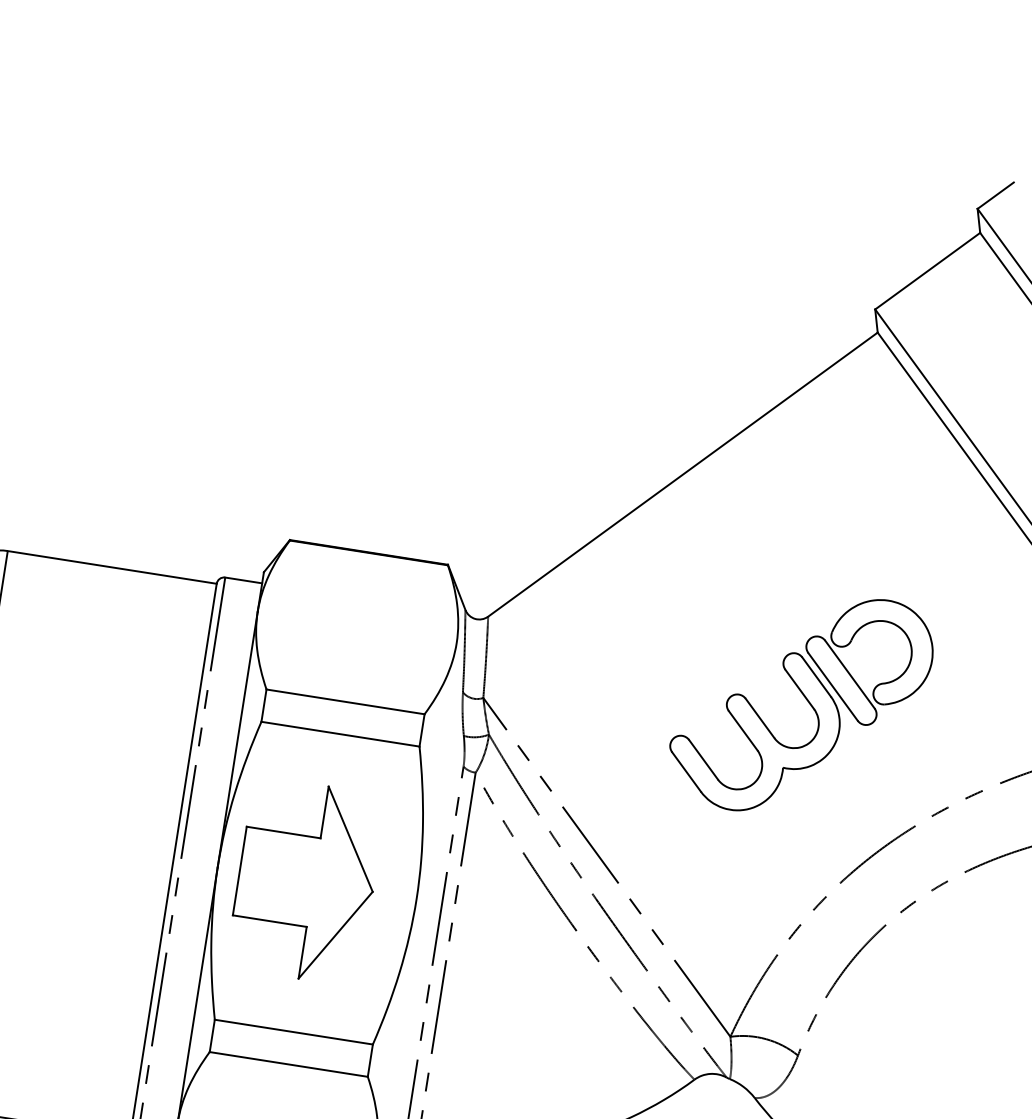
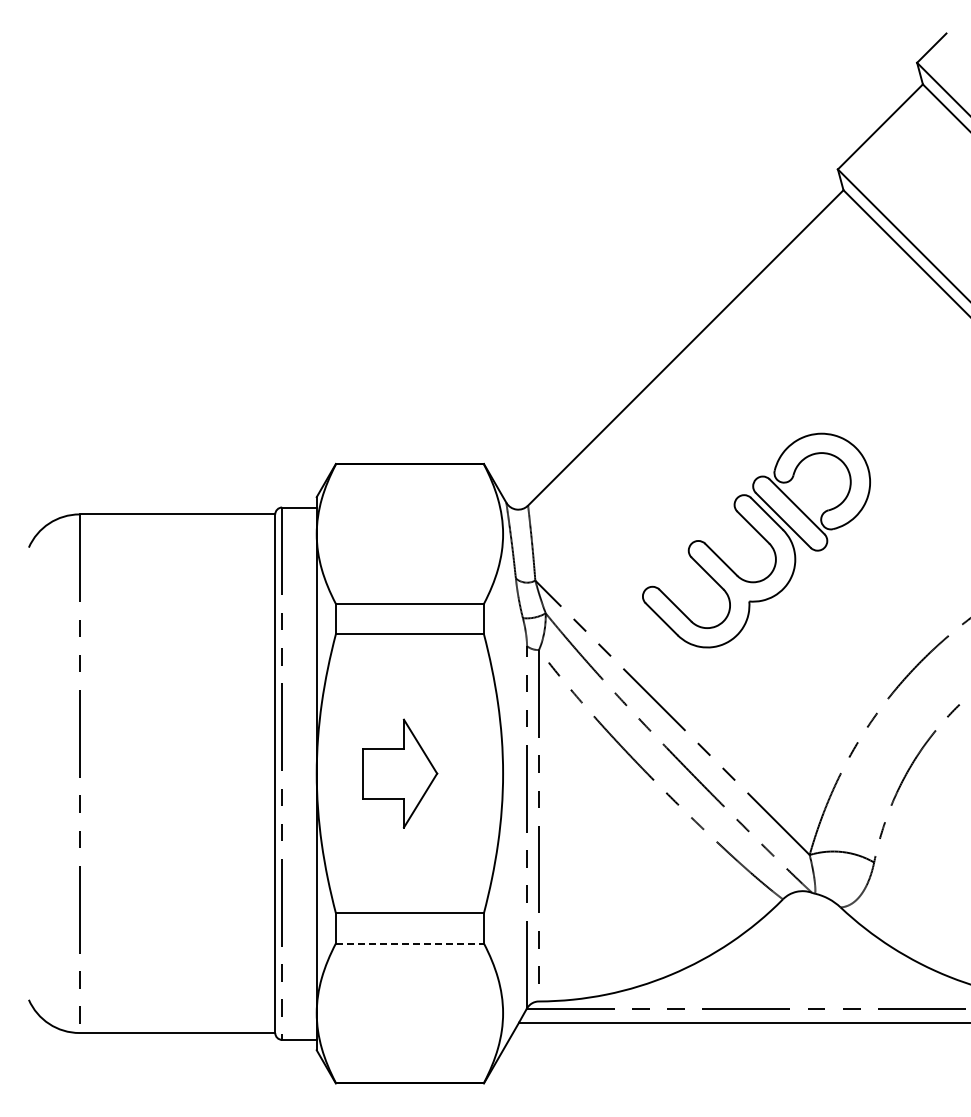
part: (800, 703) -> (756, 540), moved
part: (306, 881) -> (399, 773), size x0.6
line: (289, 1064) -> (410, 943), solid -> dashed

